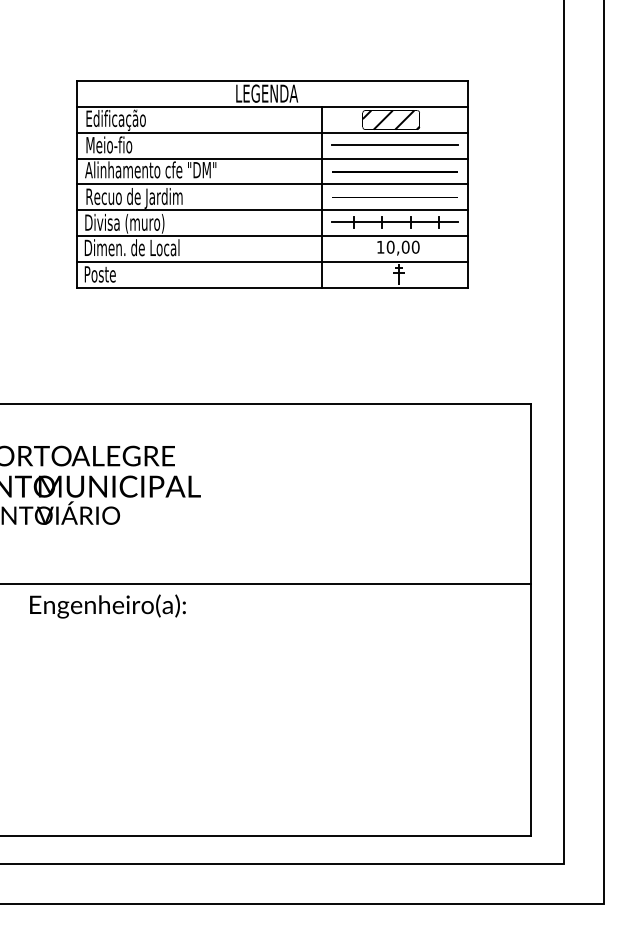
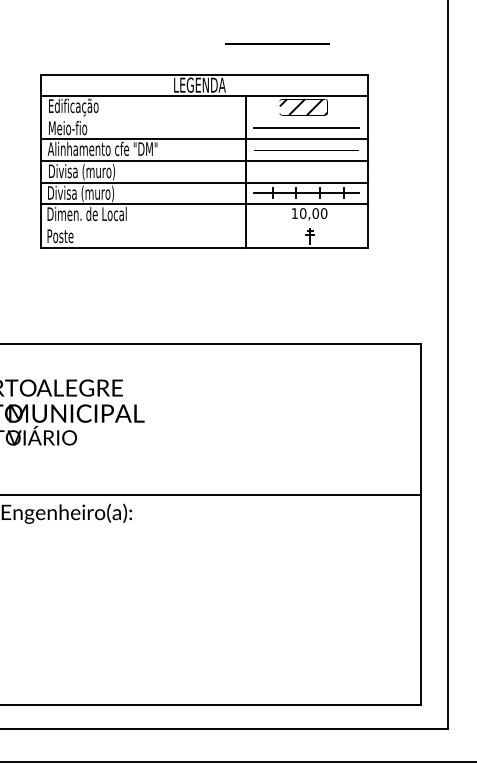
line: (272, 132) -> (204, 117), removed
line: (394, 197) -> (277, 44), moved
text: (134, 198) -> (89, 172), Recuo de Jardim -> Divisa (muro)
line: (272, 261) -> (204, 225), removed

